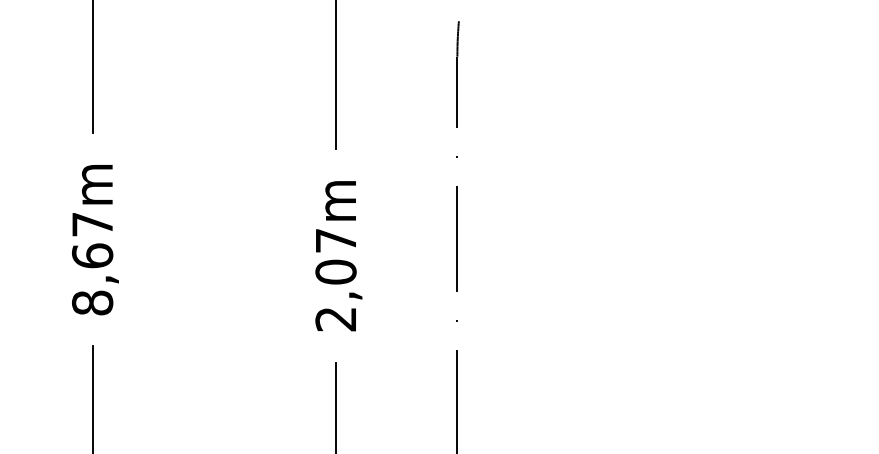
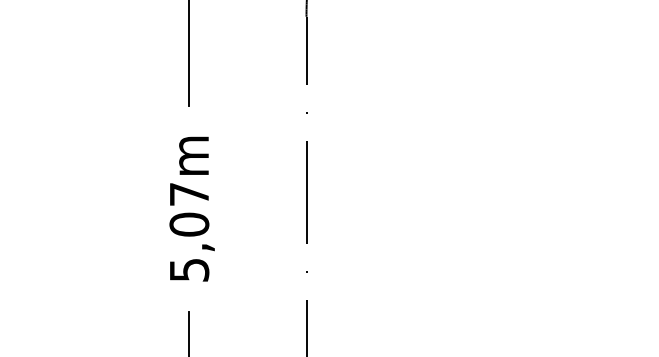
text: (335, 319) -> (188, 270), 2,07m -> 5,07m

